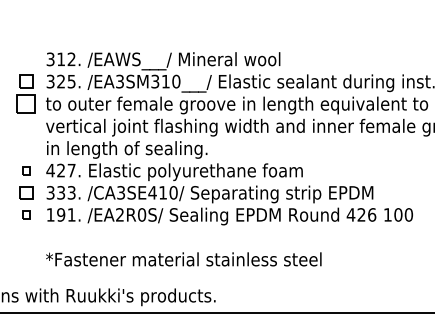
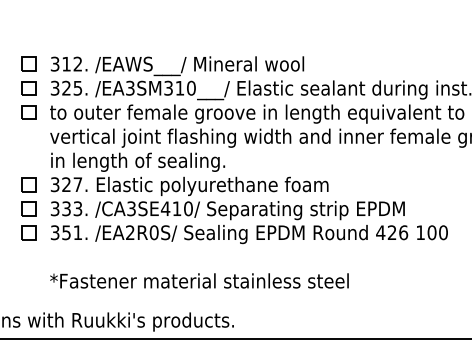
part: (26, 58) -> (28, 63), added
part: (26, 103) -> (28, 112), size x0.71
part: (26, 170) -> (28, 184), size x1.67
text: (50, 170) -> (54, 184), 427. -> 327.
part: (26, 214) -> (28, 232), size x1.67
text: (55, 214) -> (60, 232), 191. -> 351.

